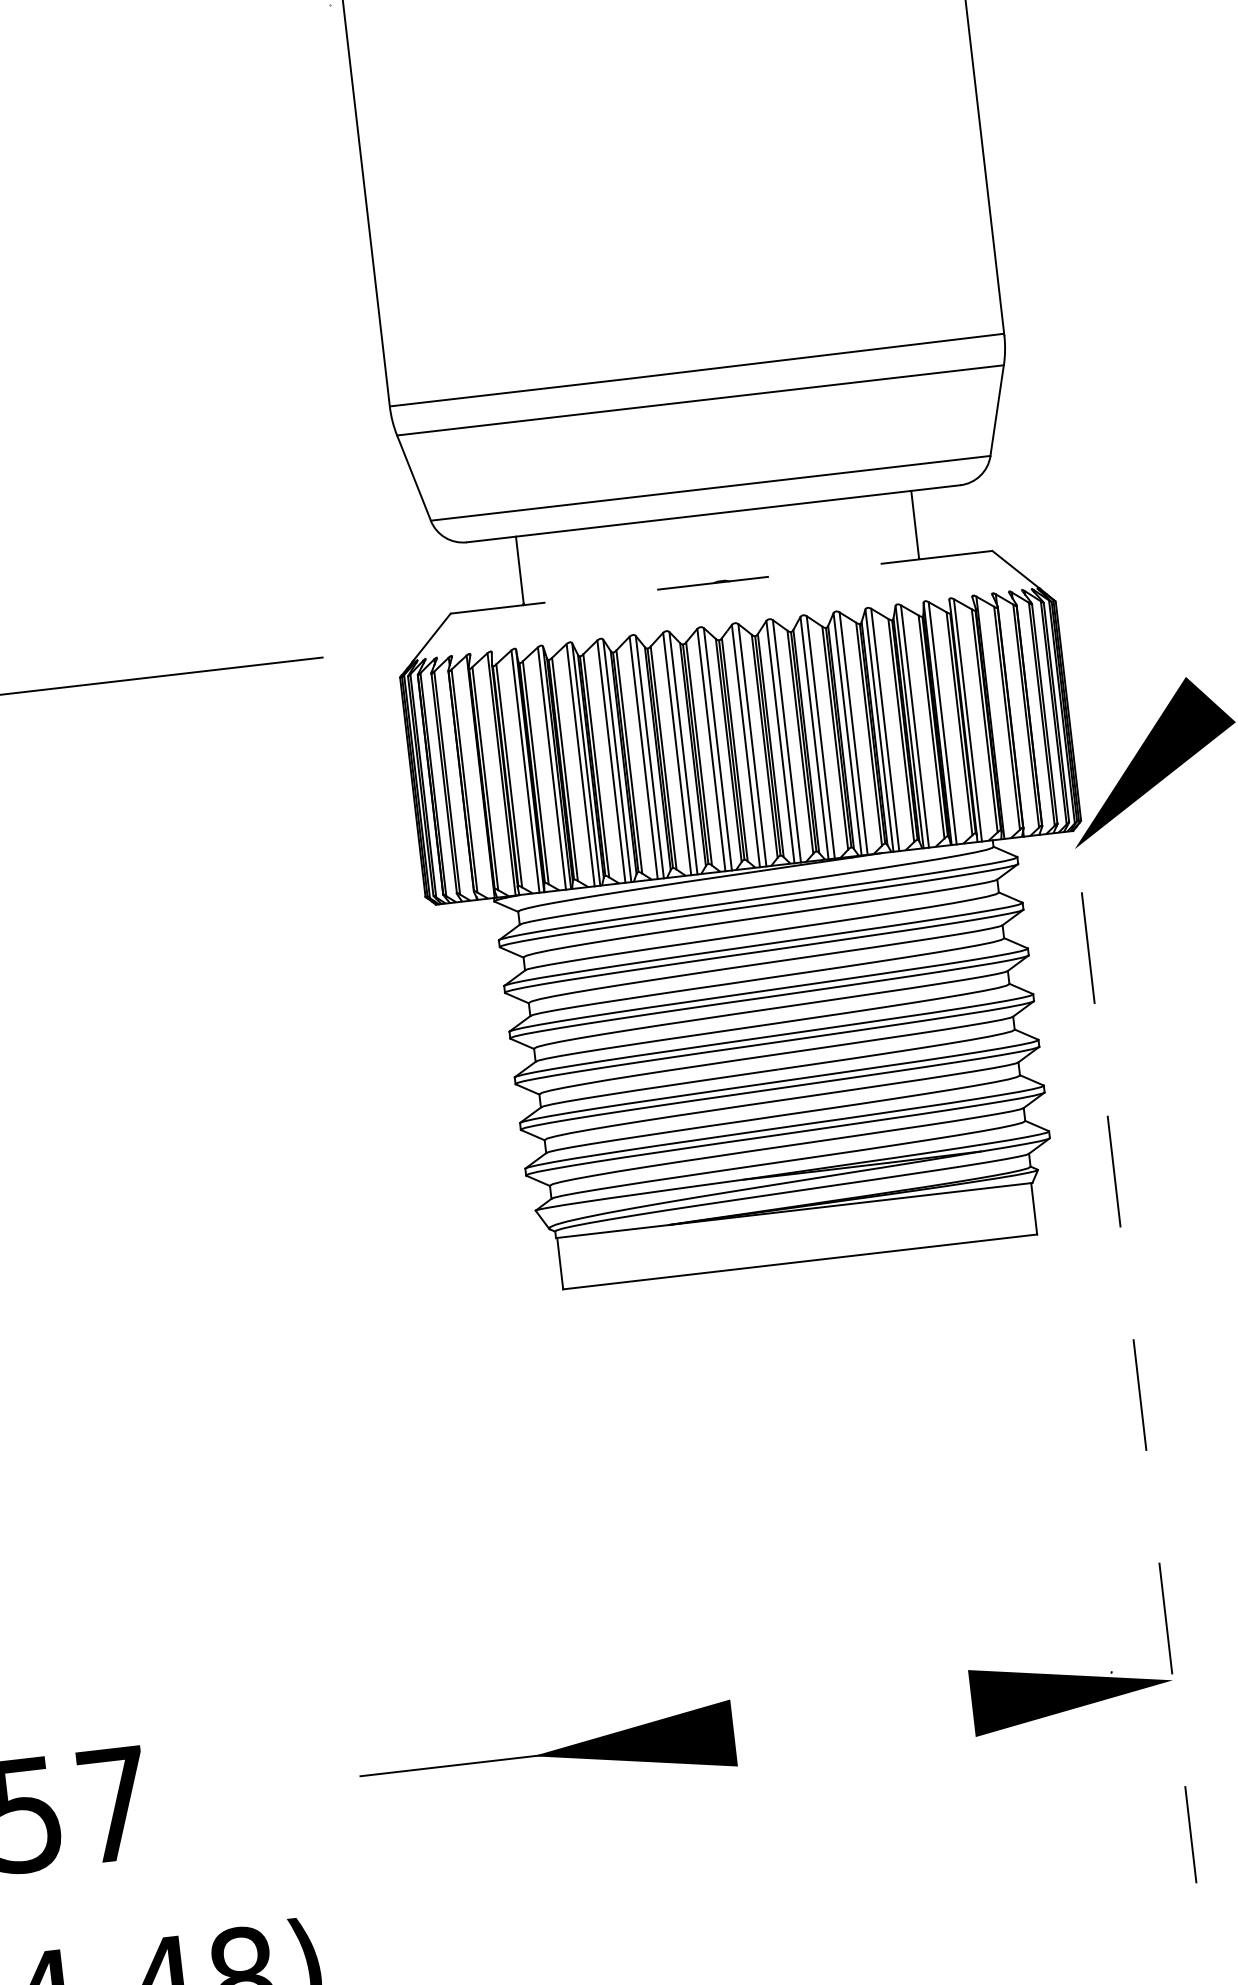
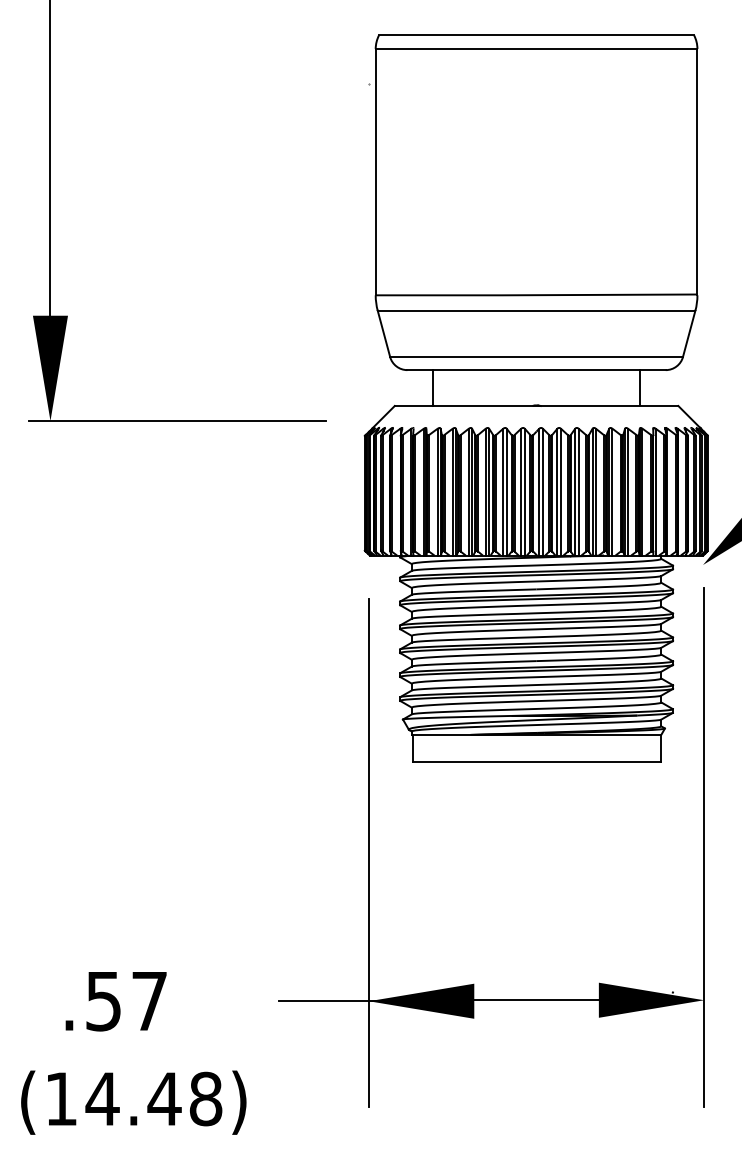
line: (721, 583) -> (536, 406), dashed -> solid
line: (1139, 1388) -> (704, 847), dashed -> solid
line: (499, 1472) -> (368, 852), added
line: (852, 1715) -> (536, 999), added

